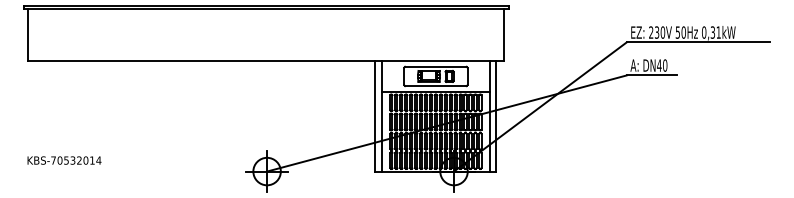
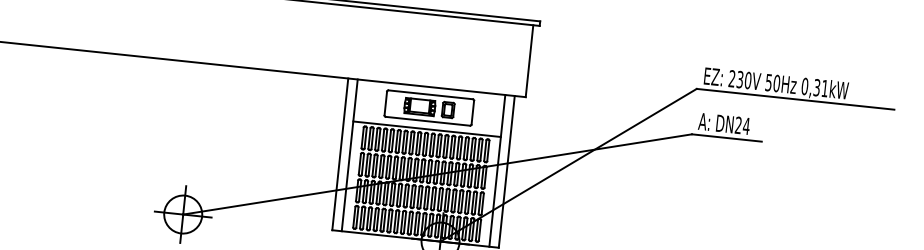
text: (662, 65) -> (742, 125), DN40 -> DN24

